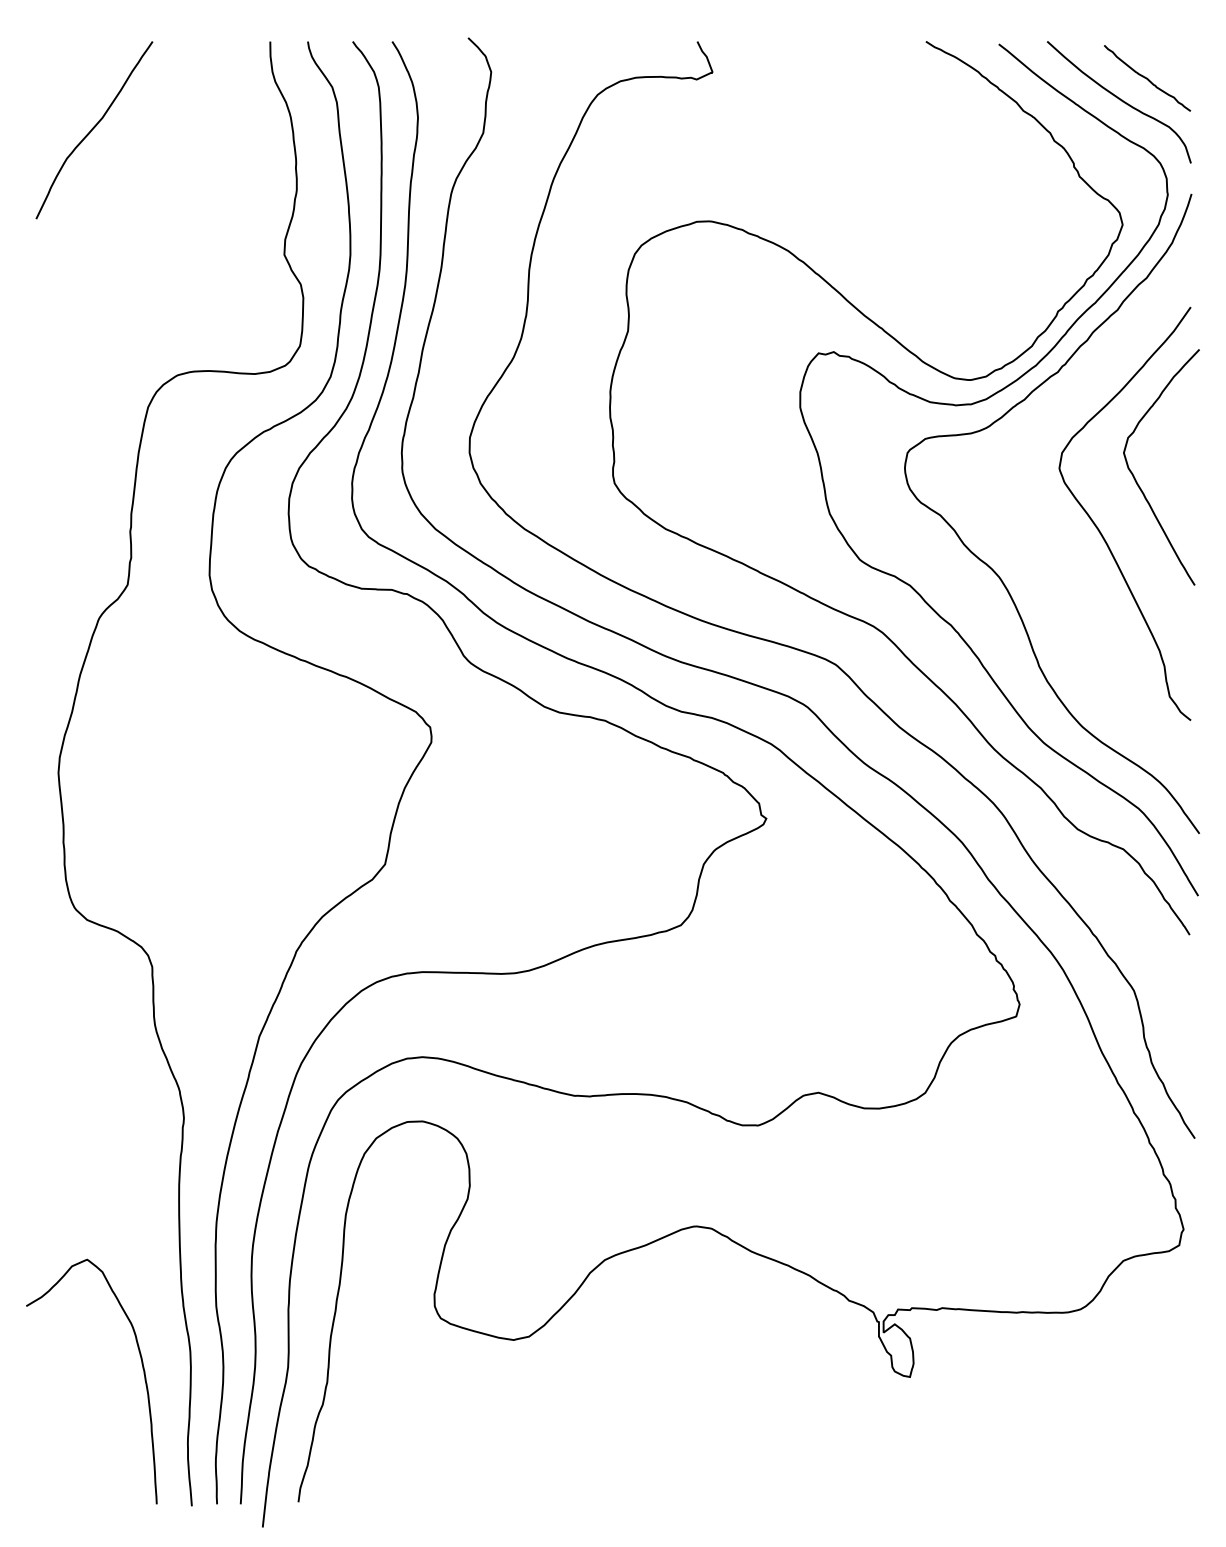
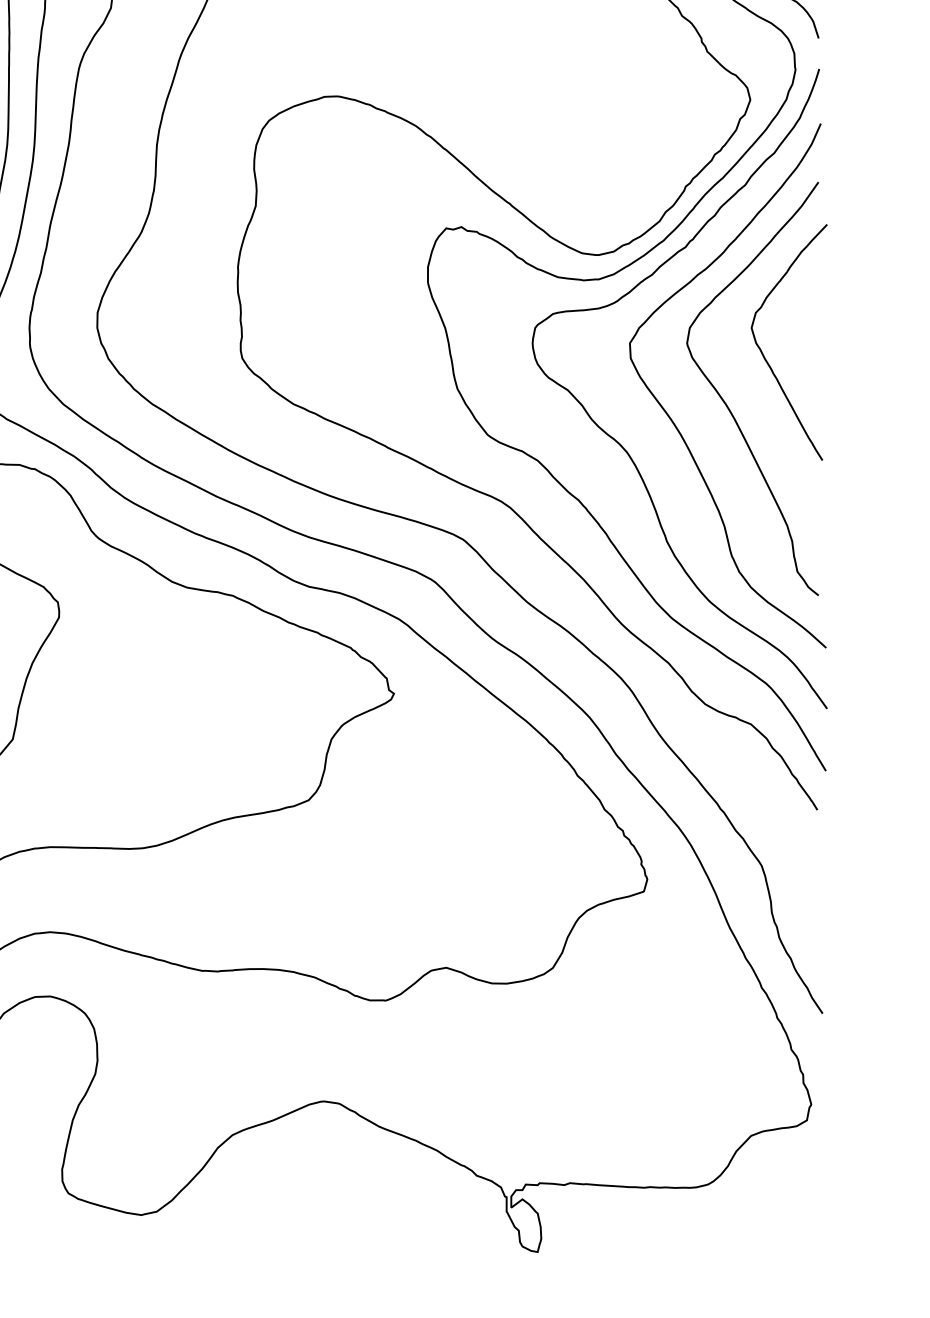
curve: (1045, 545) -> (673, 420), added

